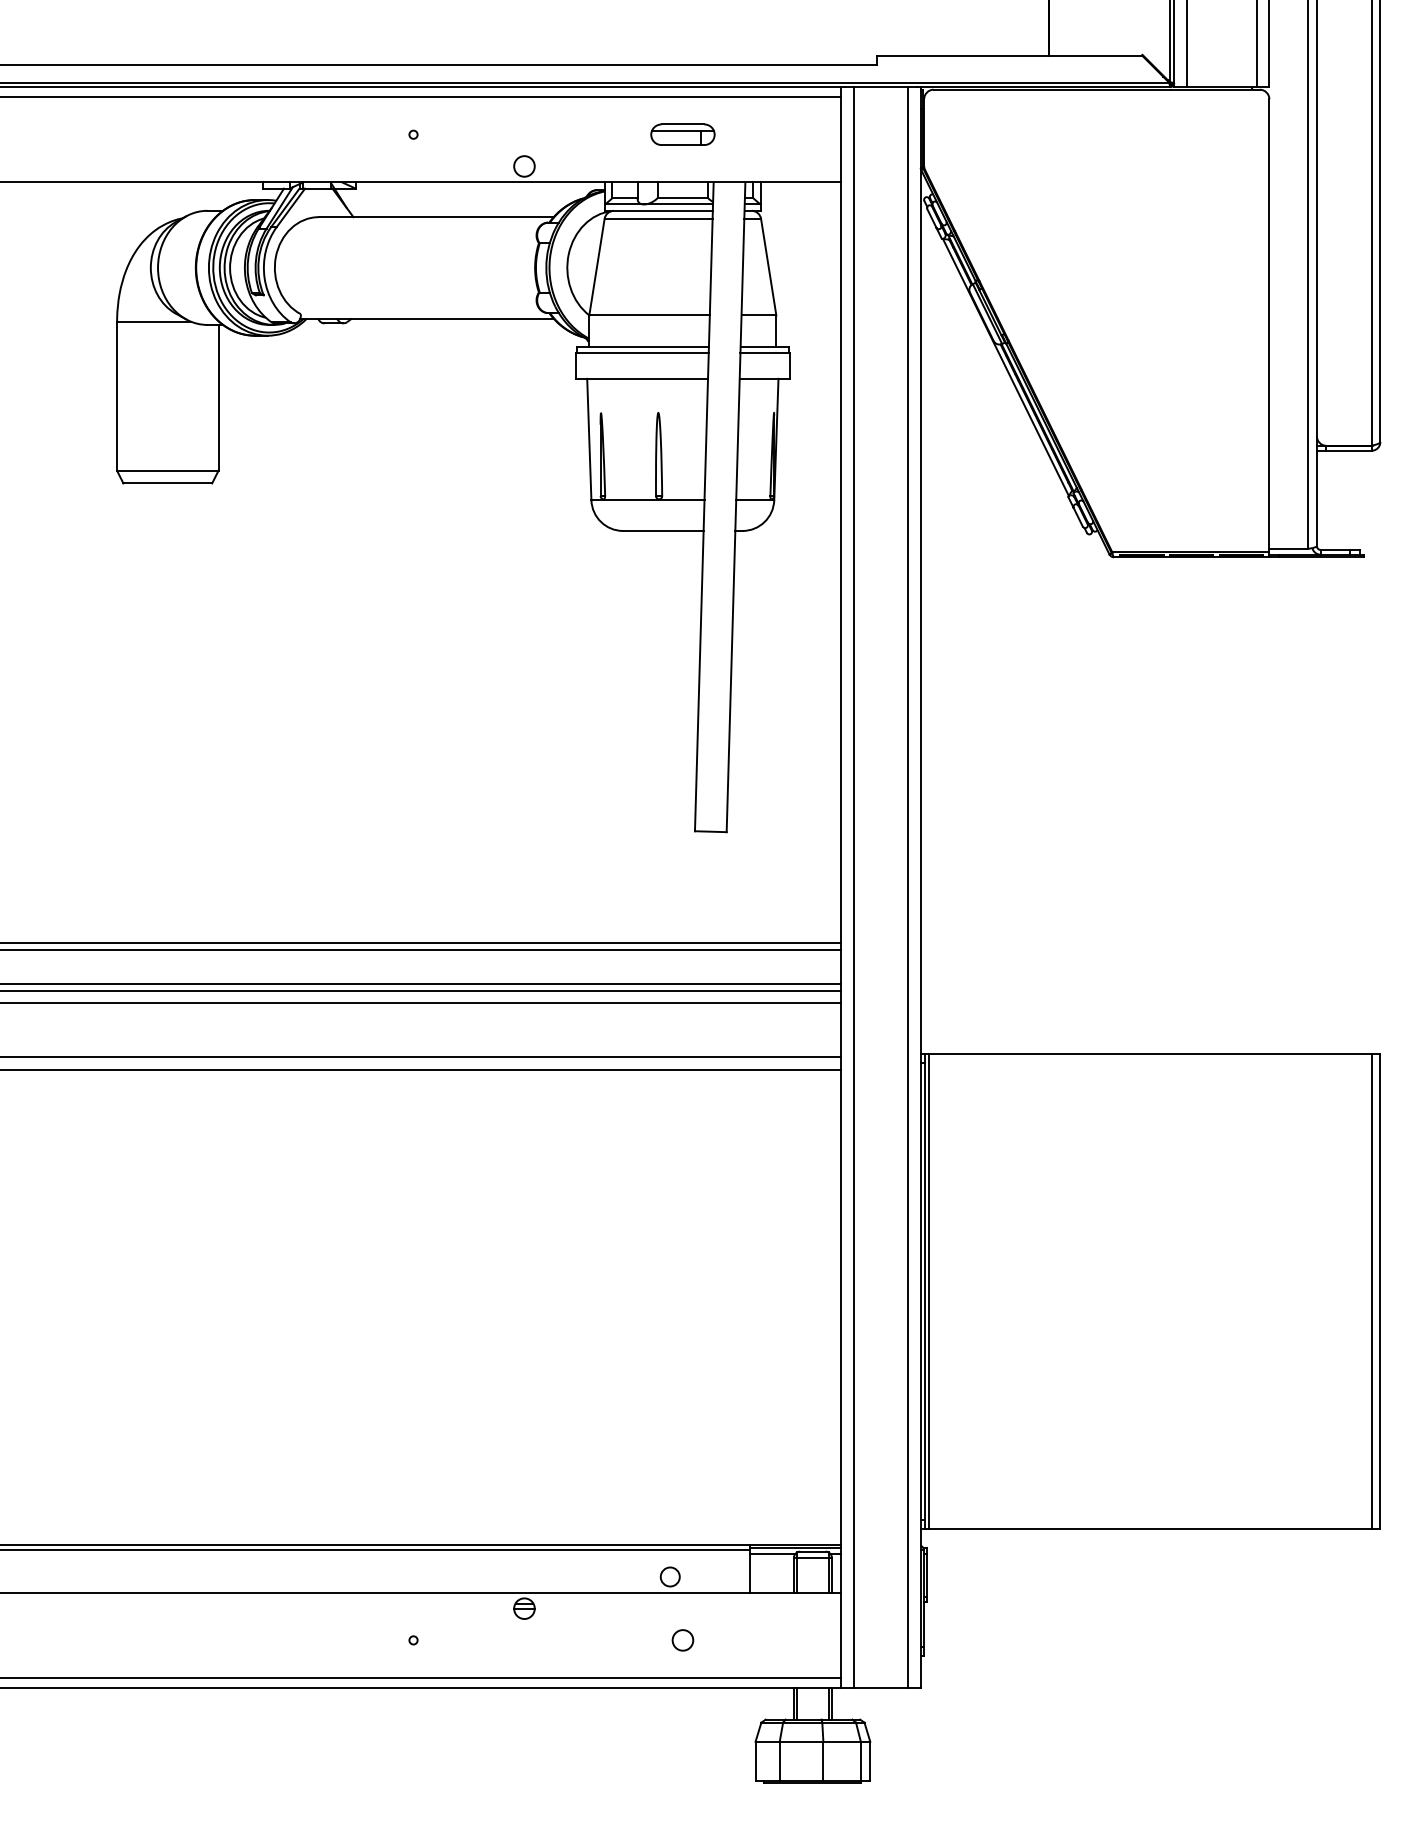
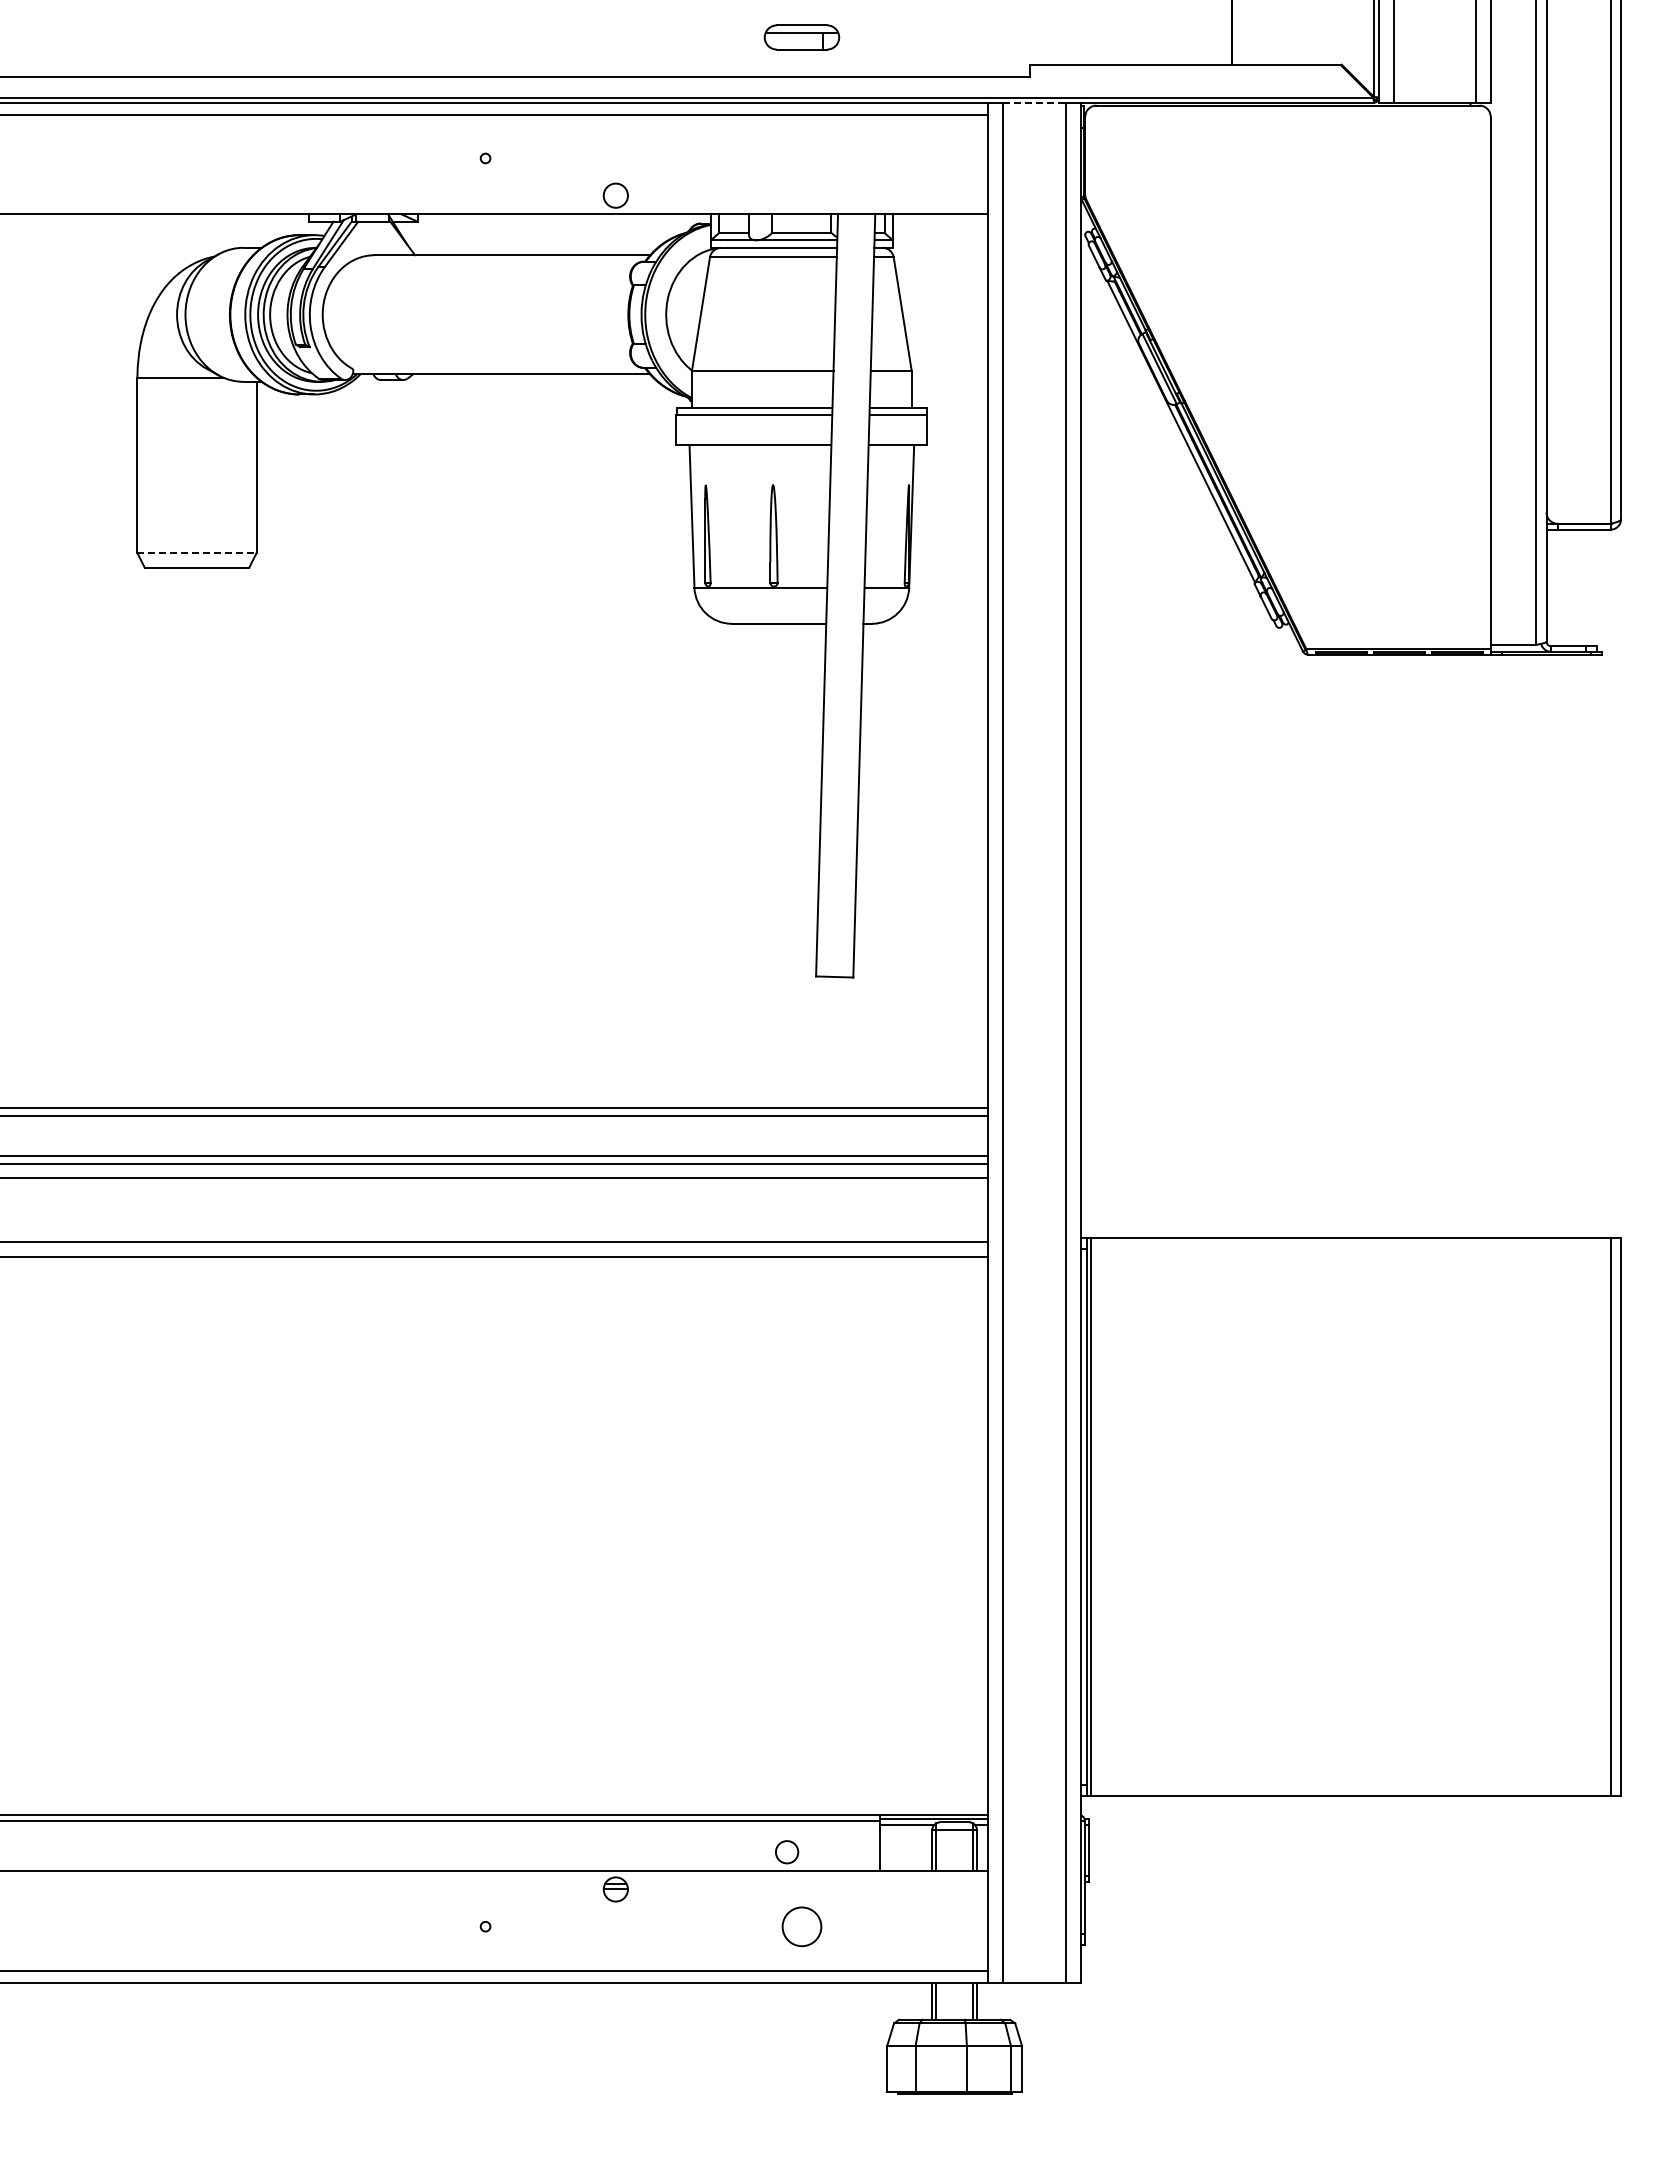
line: (880, 87) -> (1034, 102), solid -> dashed
part: (682, 134) -> (801, 37), moved
line: (167, 471) -> (196, 553), solid -> dashed
circle: (682, 1640) -> (801, 1926), size x1.6

